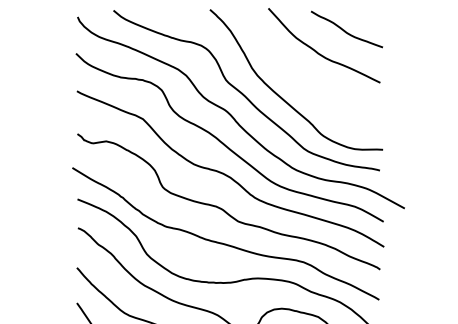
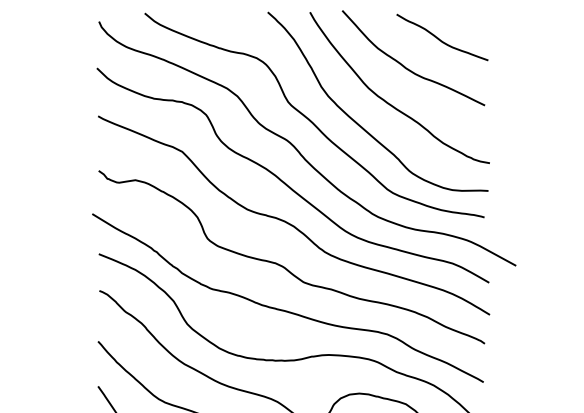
curve: (305, 80) -> (389, 102), added

